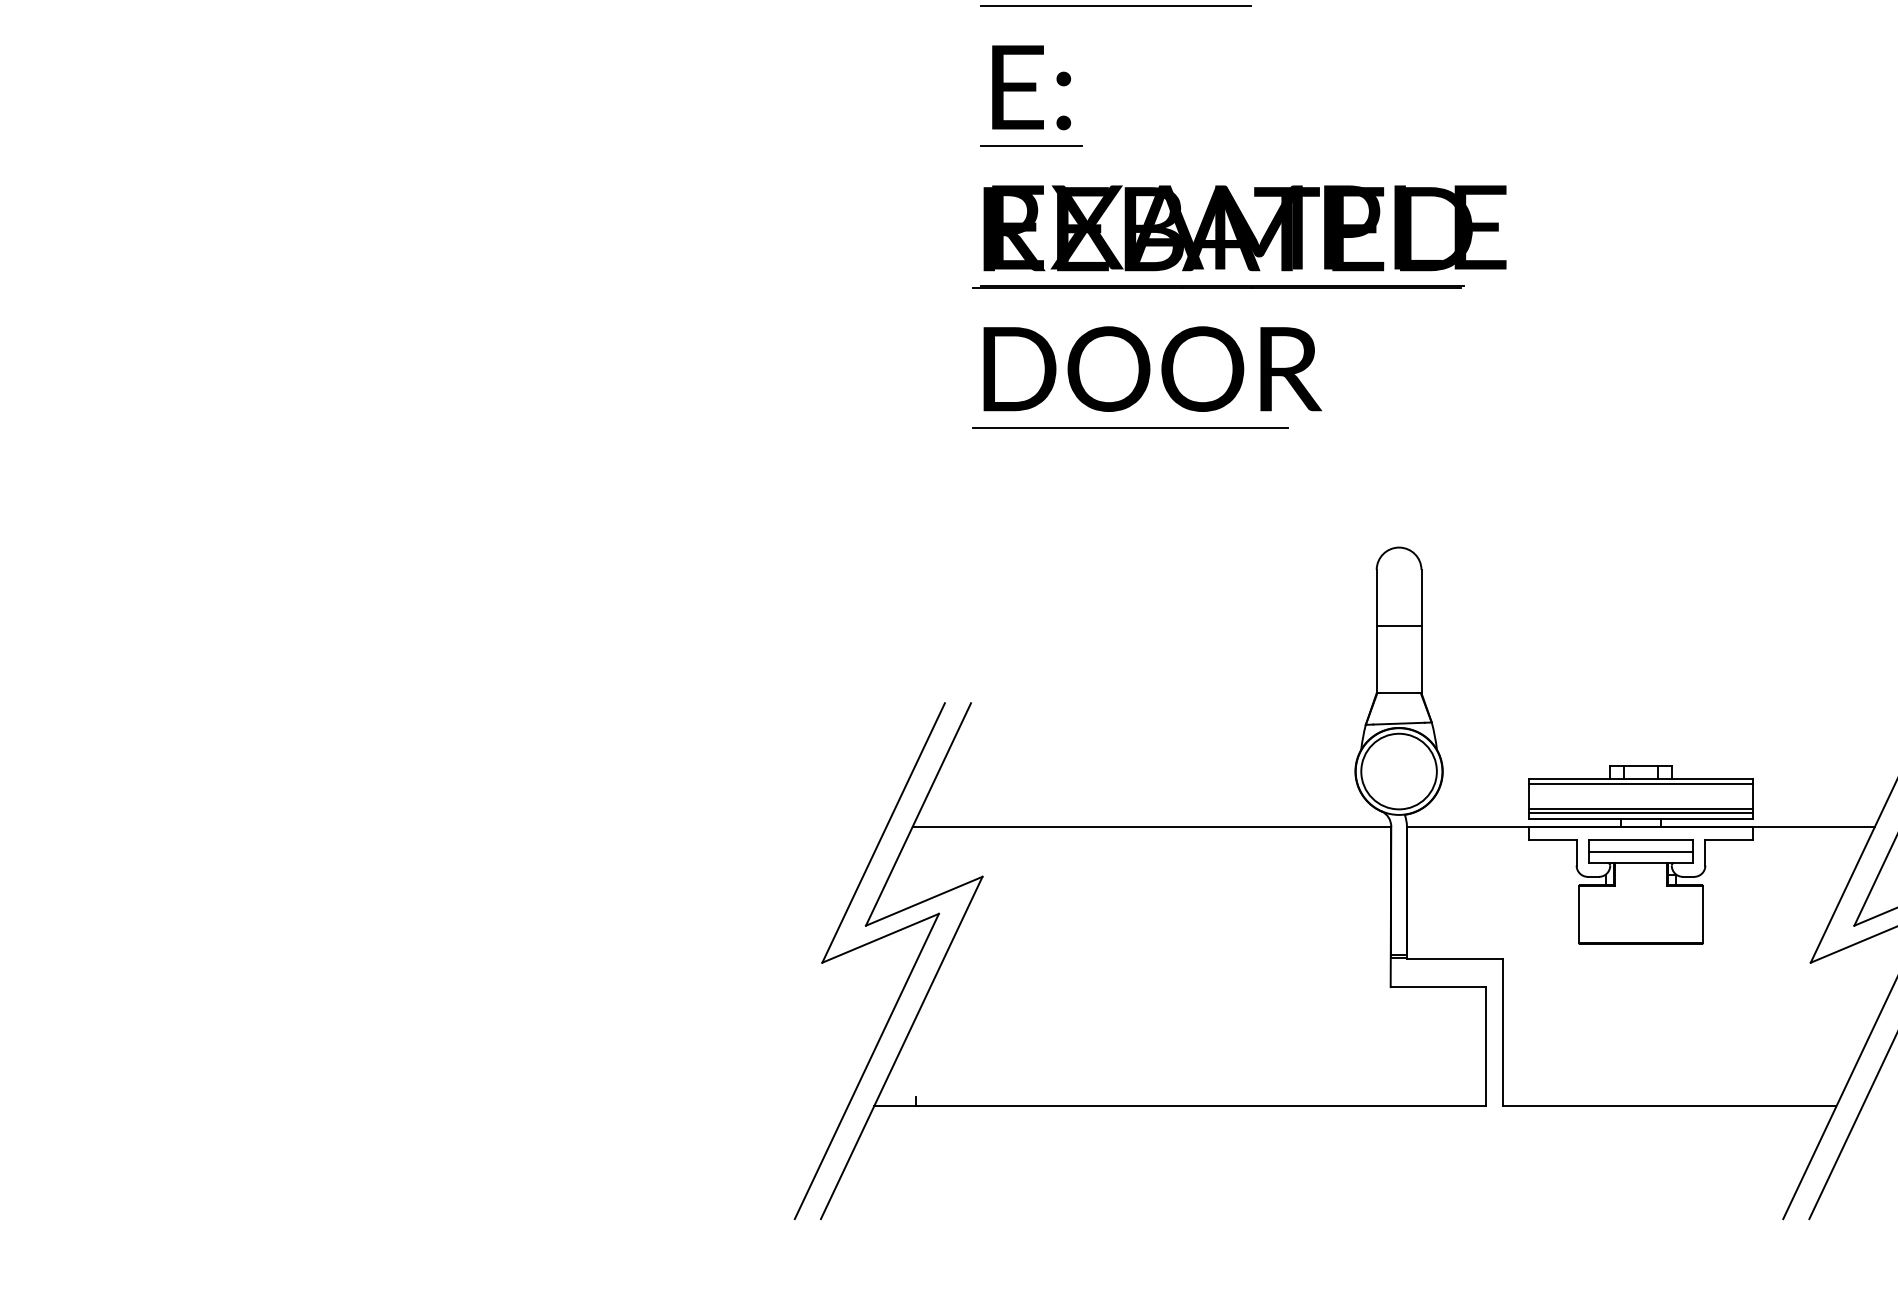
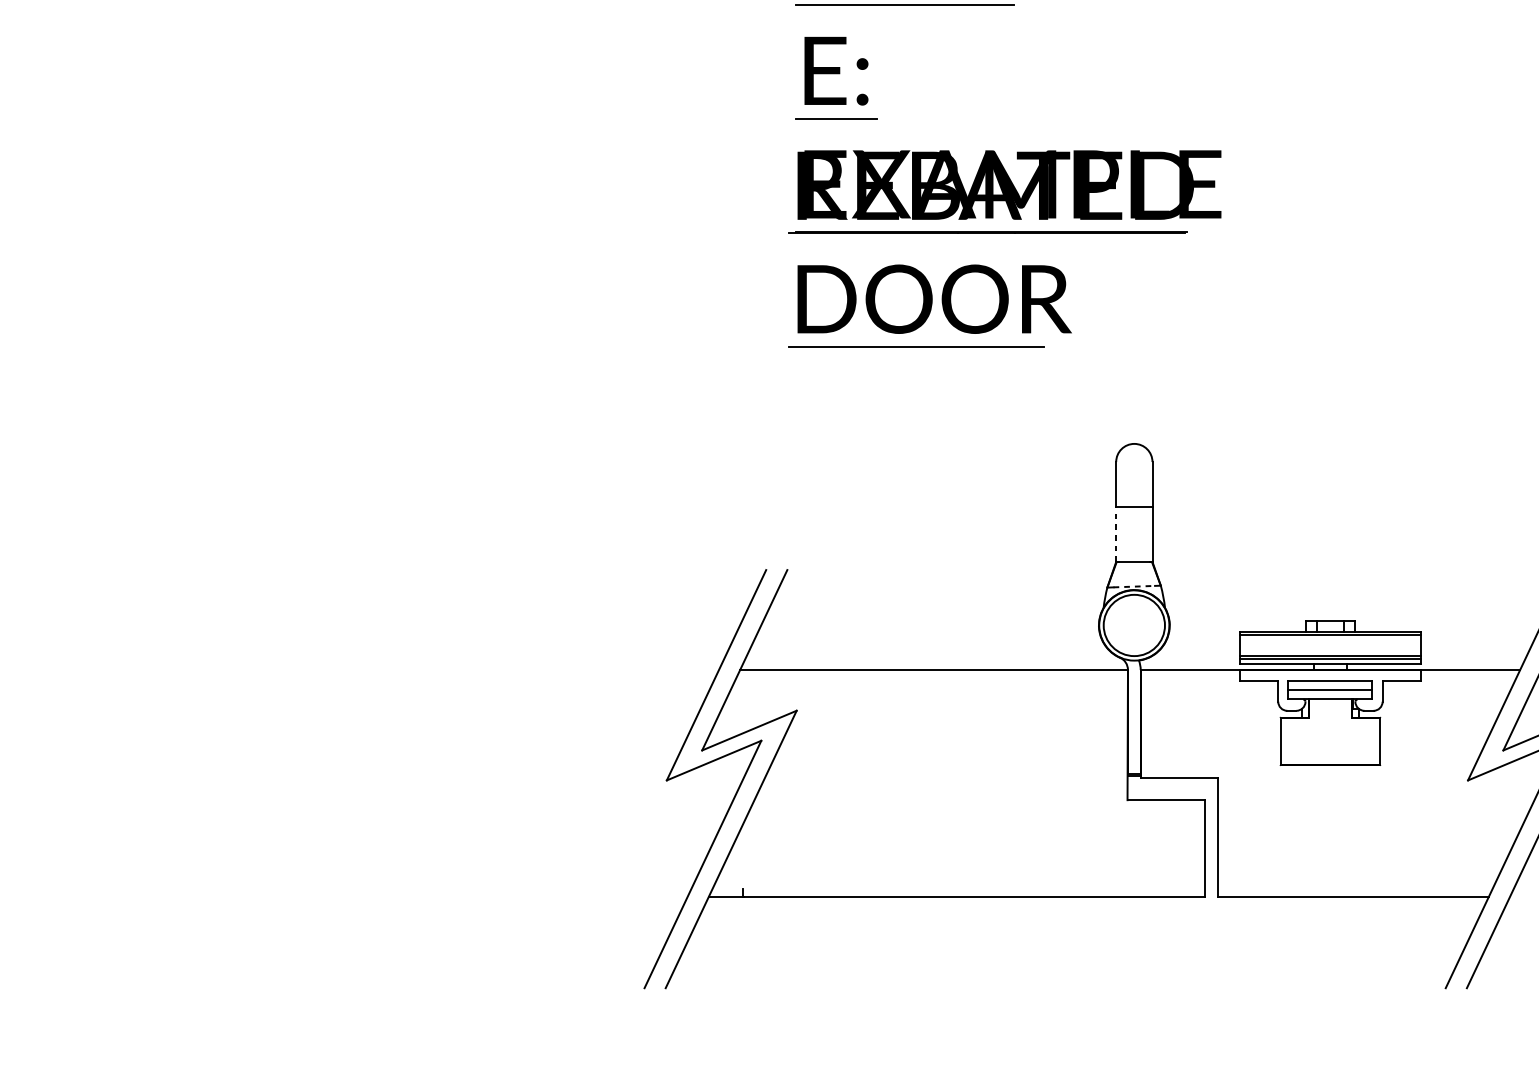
line: (1376, 659) -> (1116, 534), solid -> dashed
line: (1399, 723) -> (1134, 586), solid -> dashed

